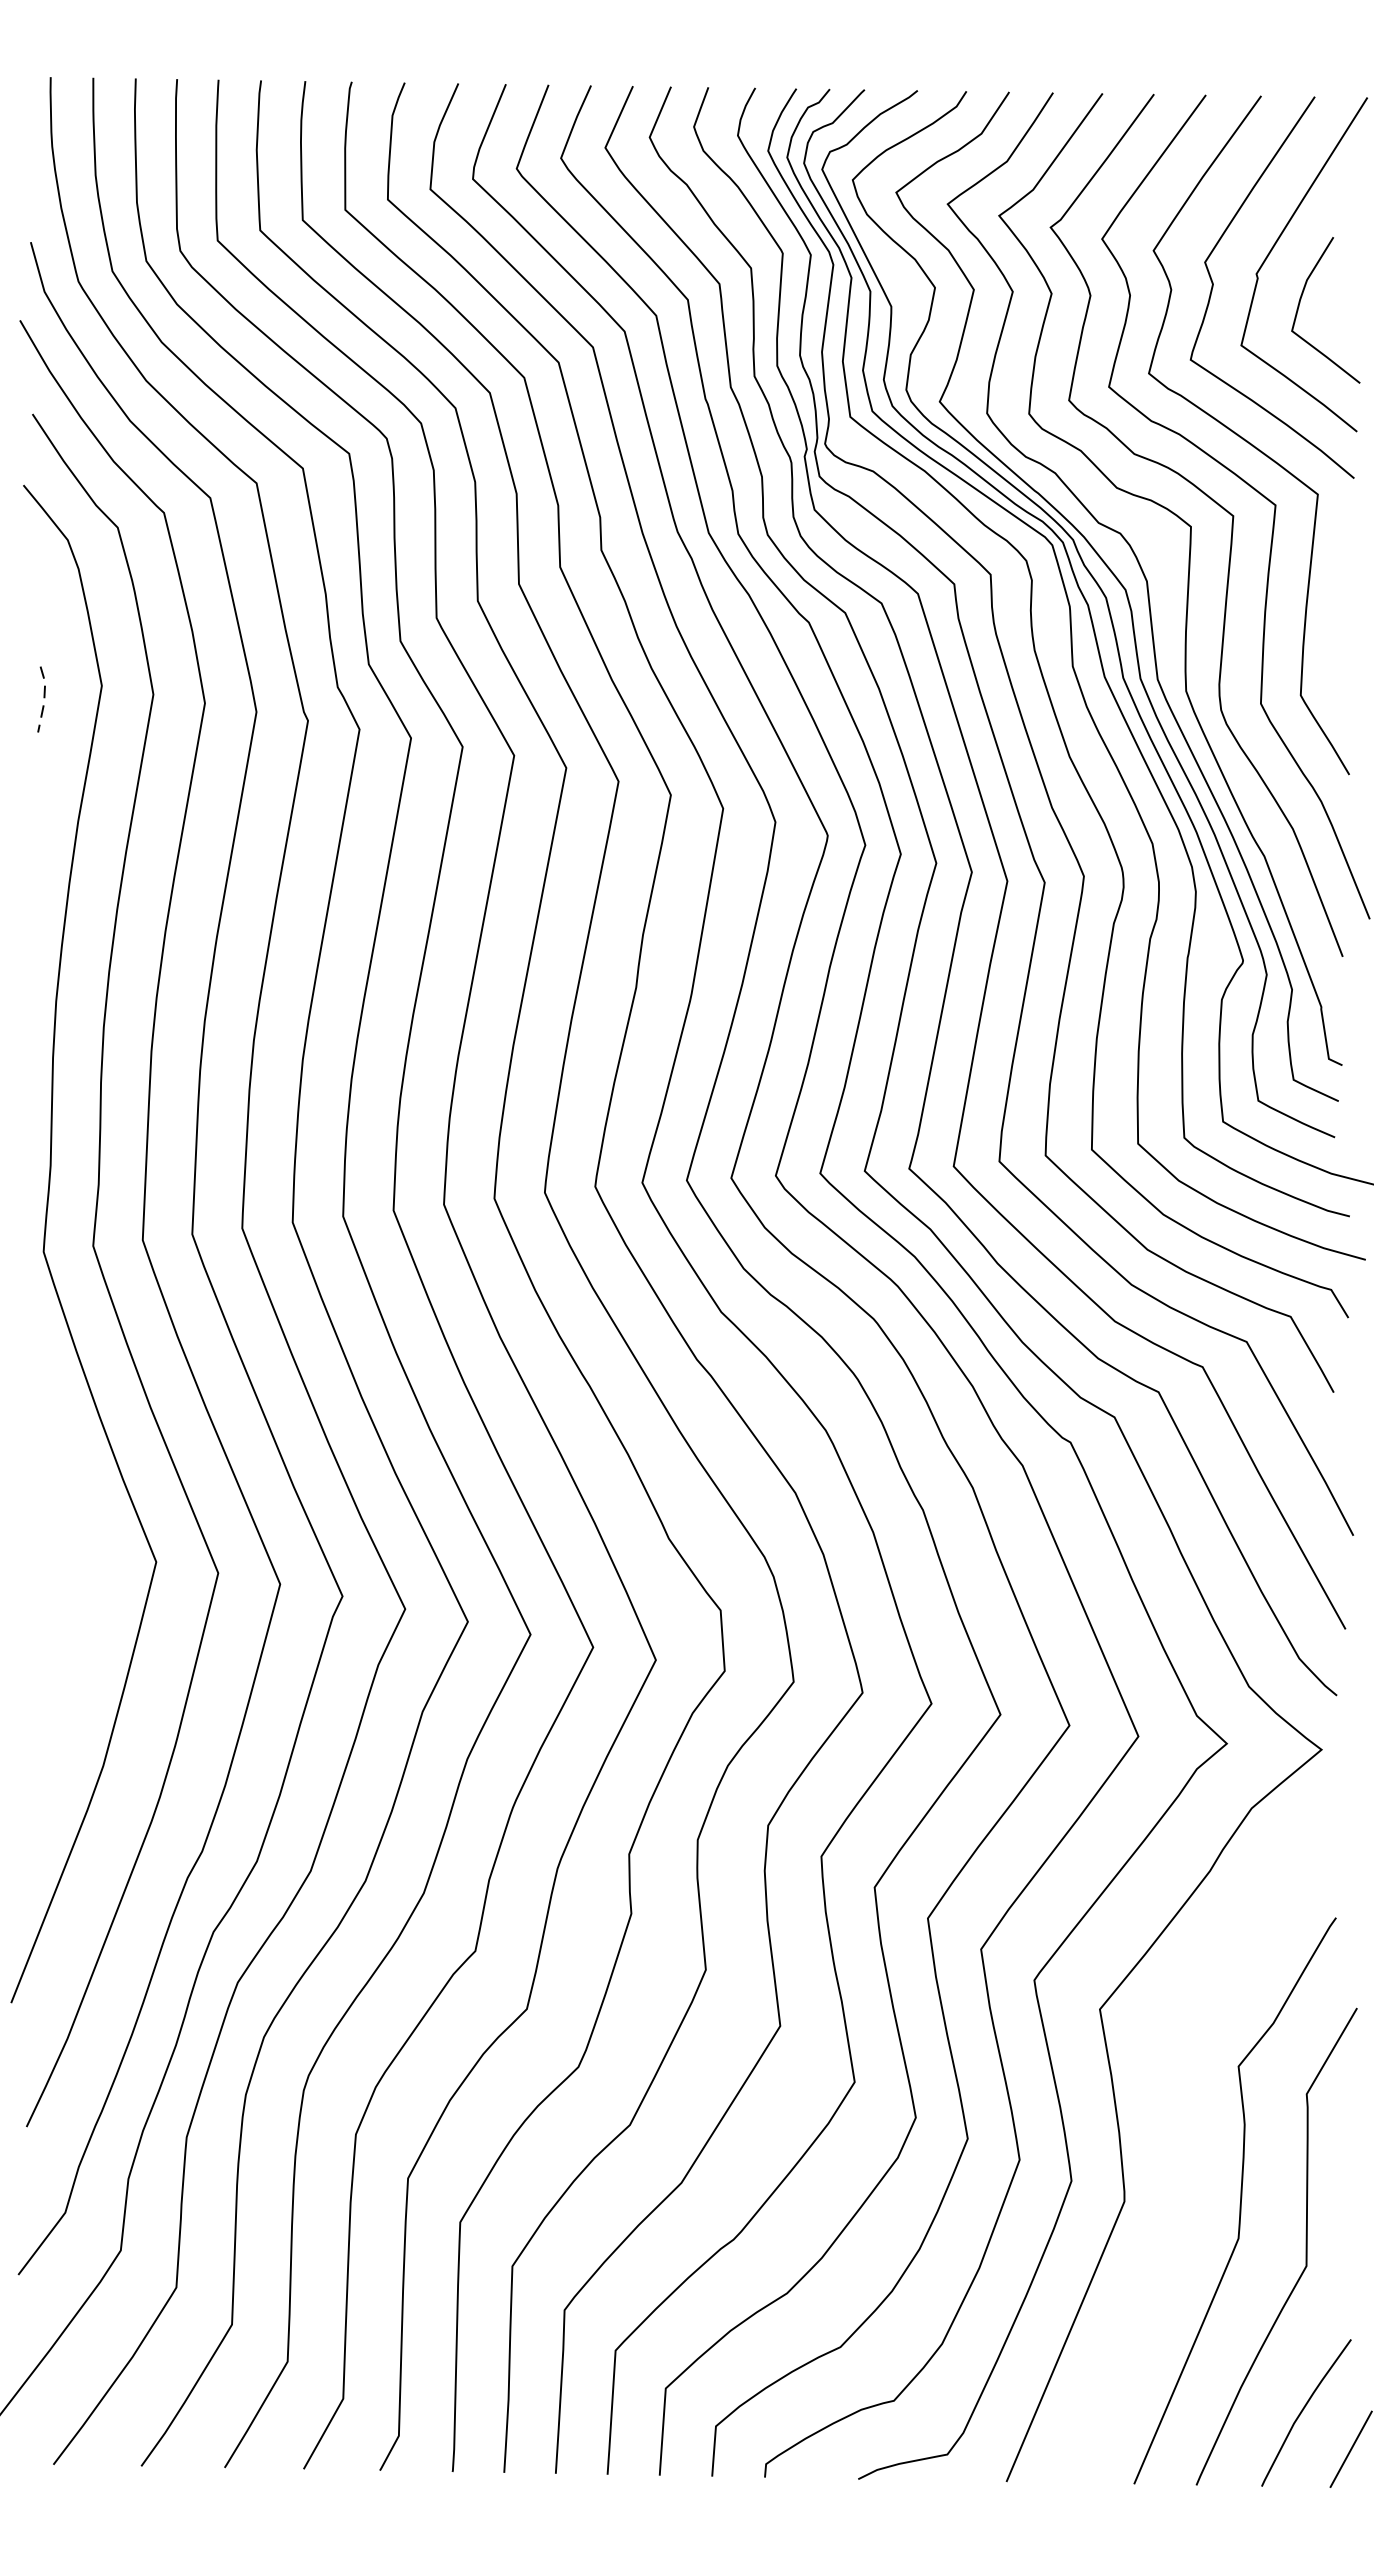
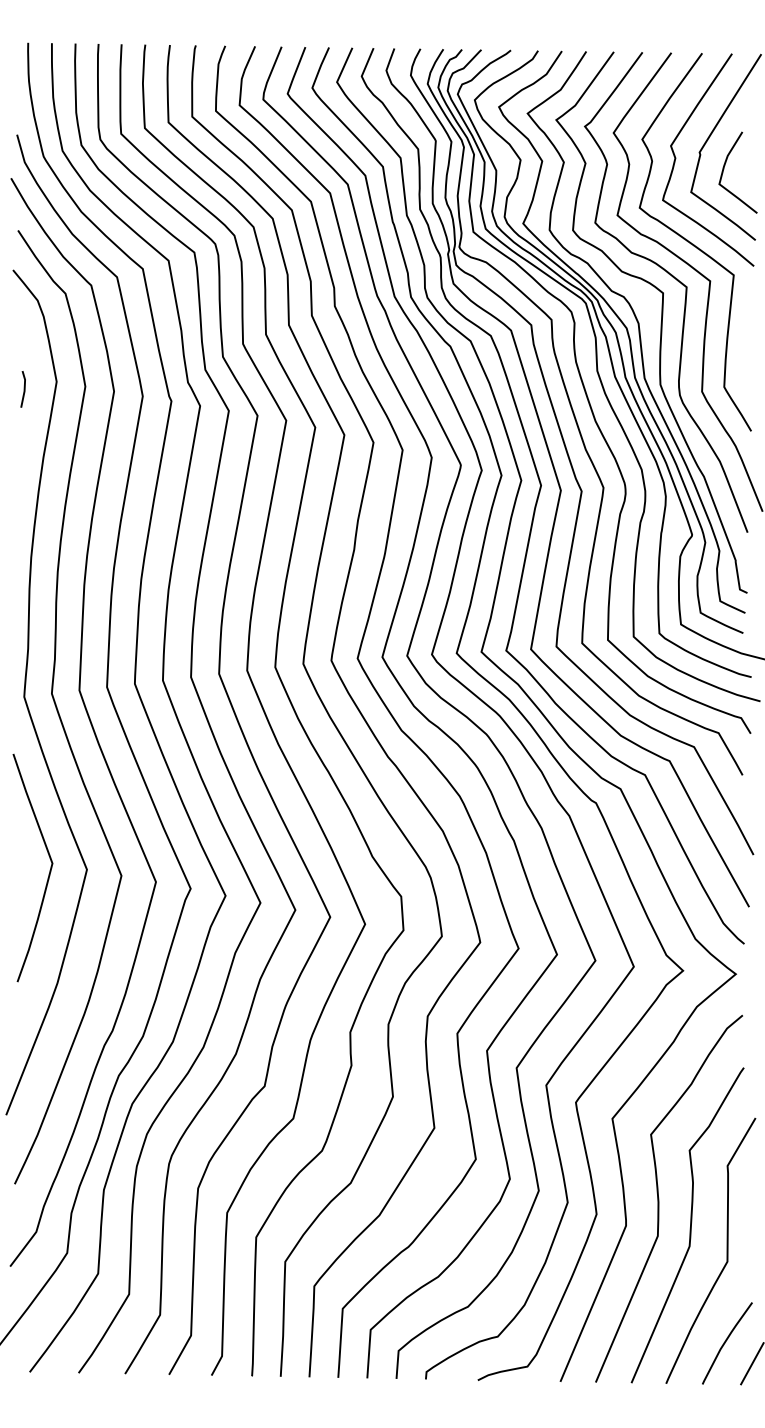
line: (44, 699) -> (24, 389), dashed -> solid
curve: (87, 1570) -> (48, 874), added
curve: (1184, 2152) -> (659, 1198), added

